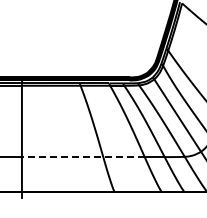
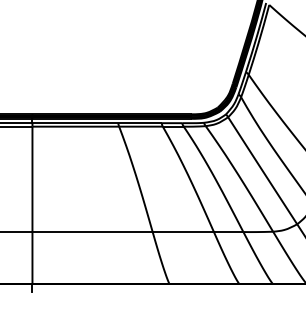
line: (82, 157) -> (121, 232), dashed -> solid

